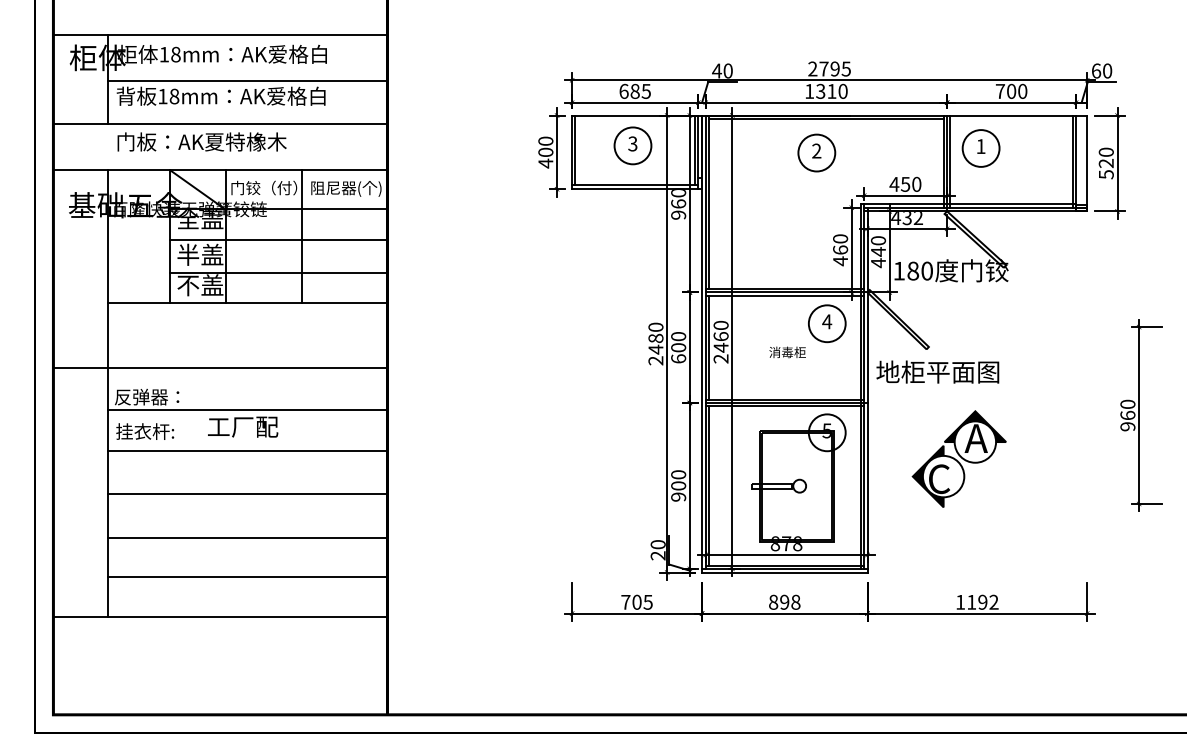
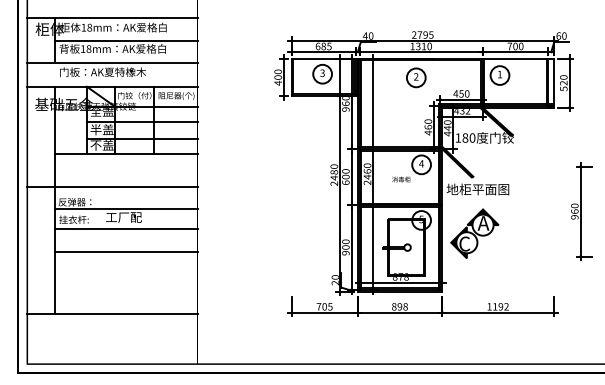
part: (958, 458) -> (474, 233), moved
line: (248, 536) -> (126, 273), removed
line: (248, 576) -> (126, 293), removed

